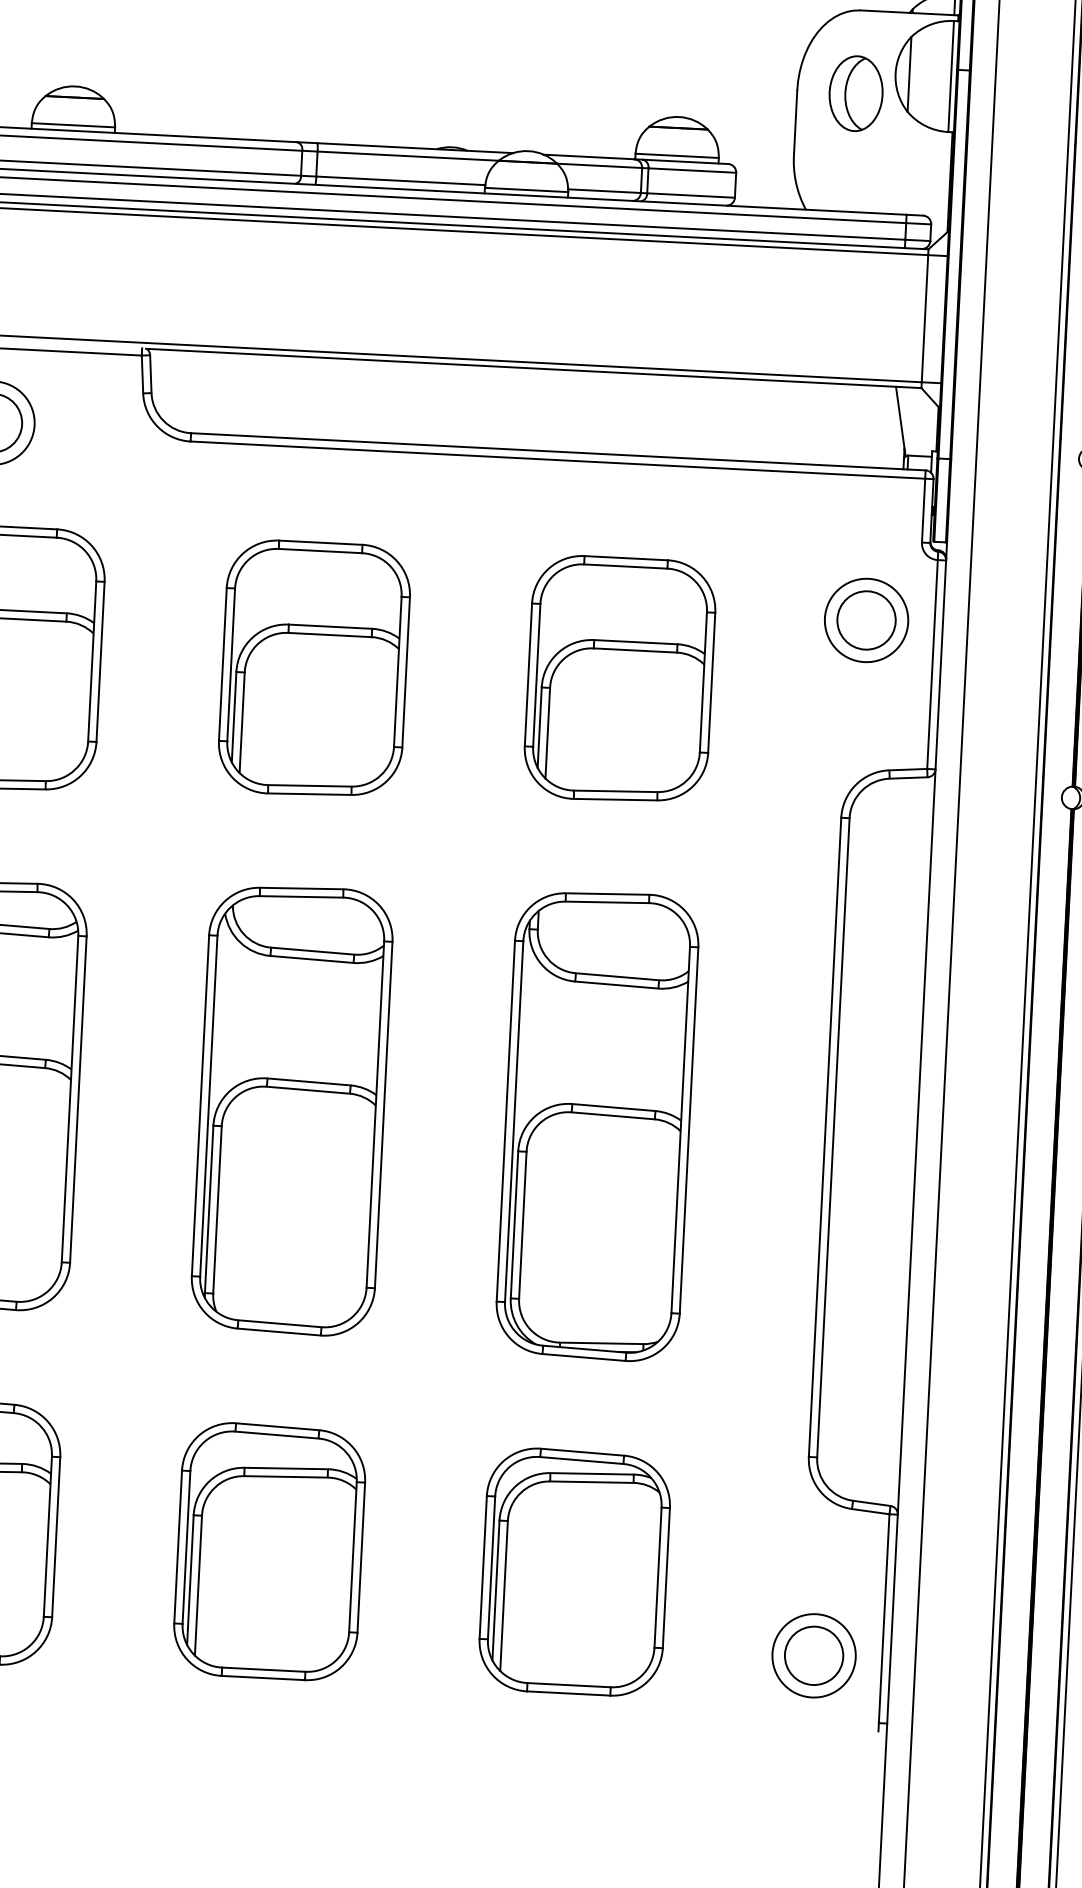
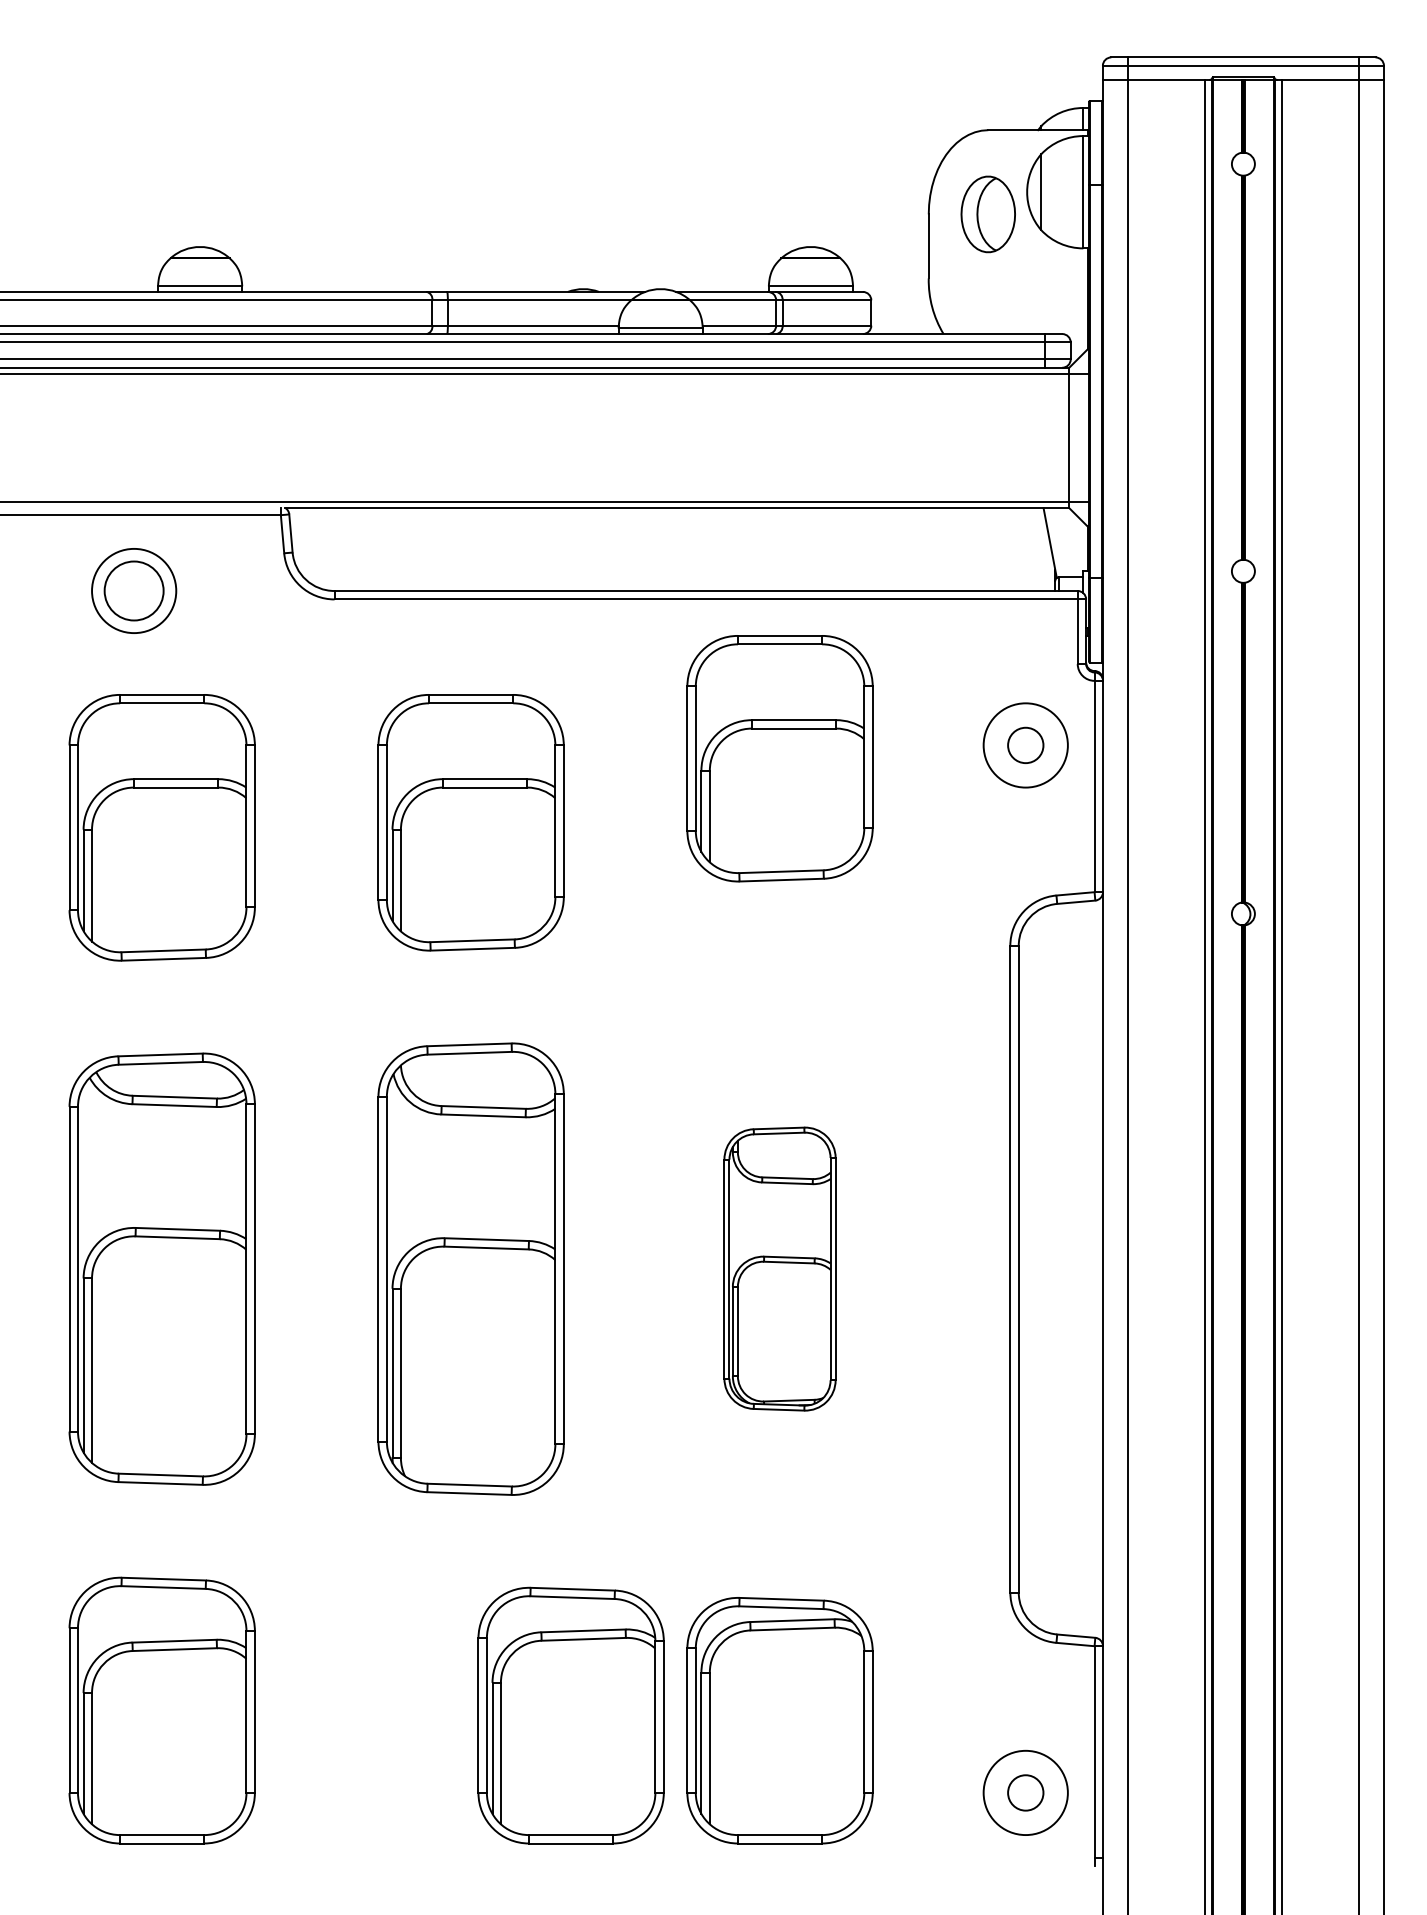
circle: (866, 619) -> (1025, 744), size x0.6
part: (619, 679) -> (779, 758), moved
part: (596, 1125) -> (779, 1268), size x0.6
part: (269, 1551) -> (570, 1715), moved
circle: (813, 1655) -> (1025, 1792), size x0.6

